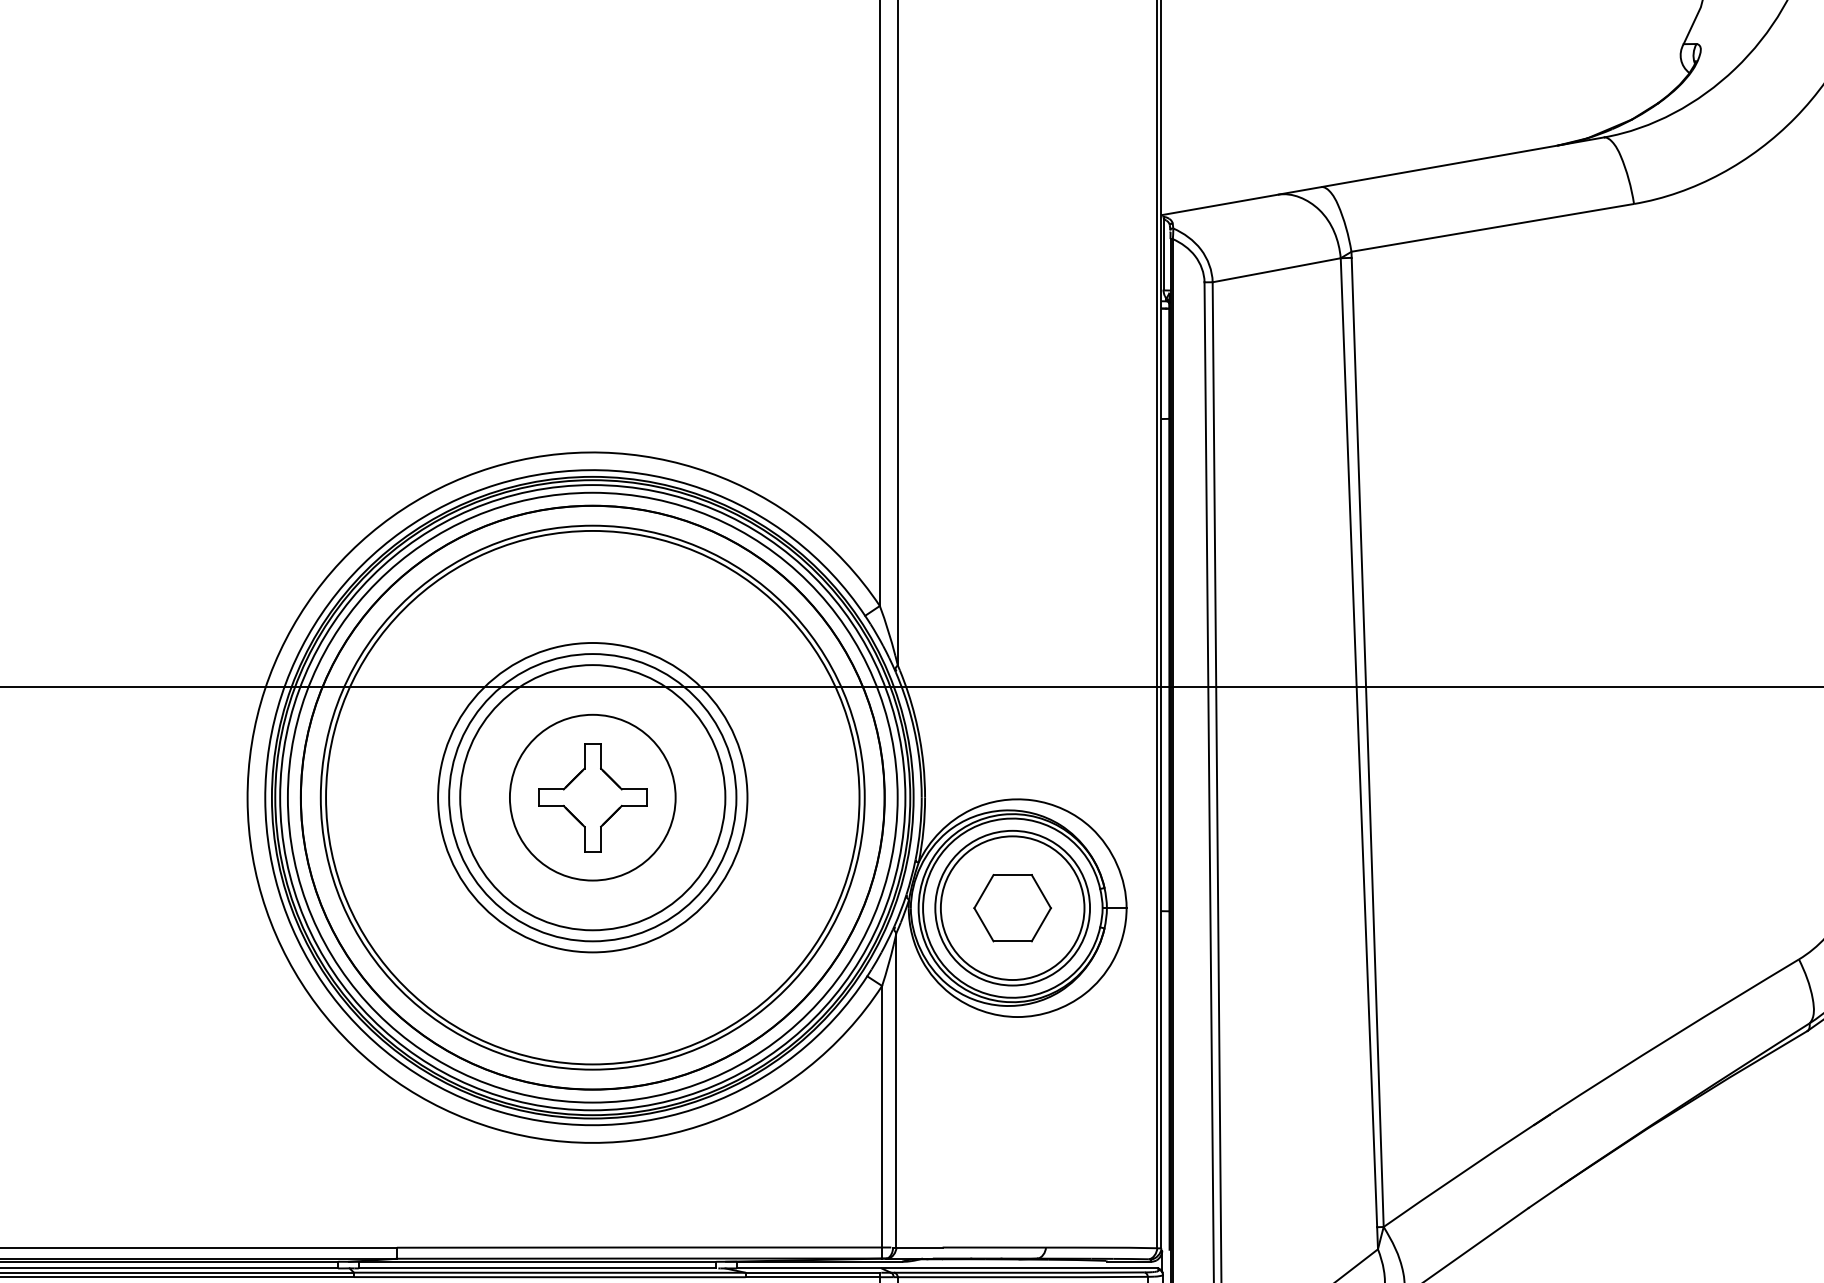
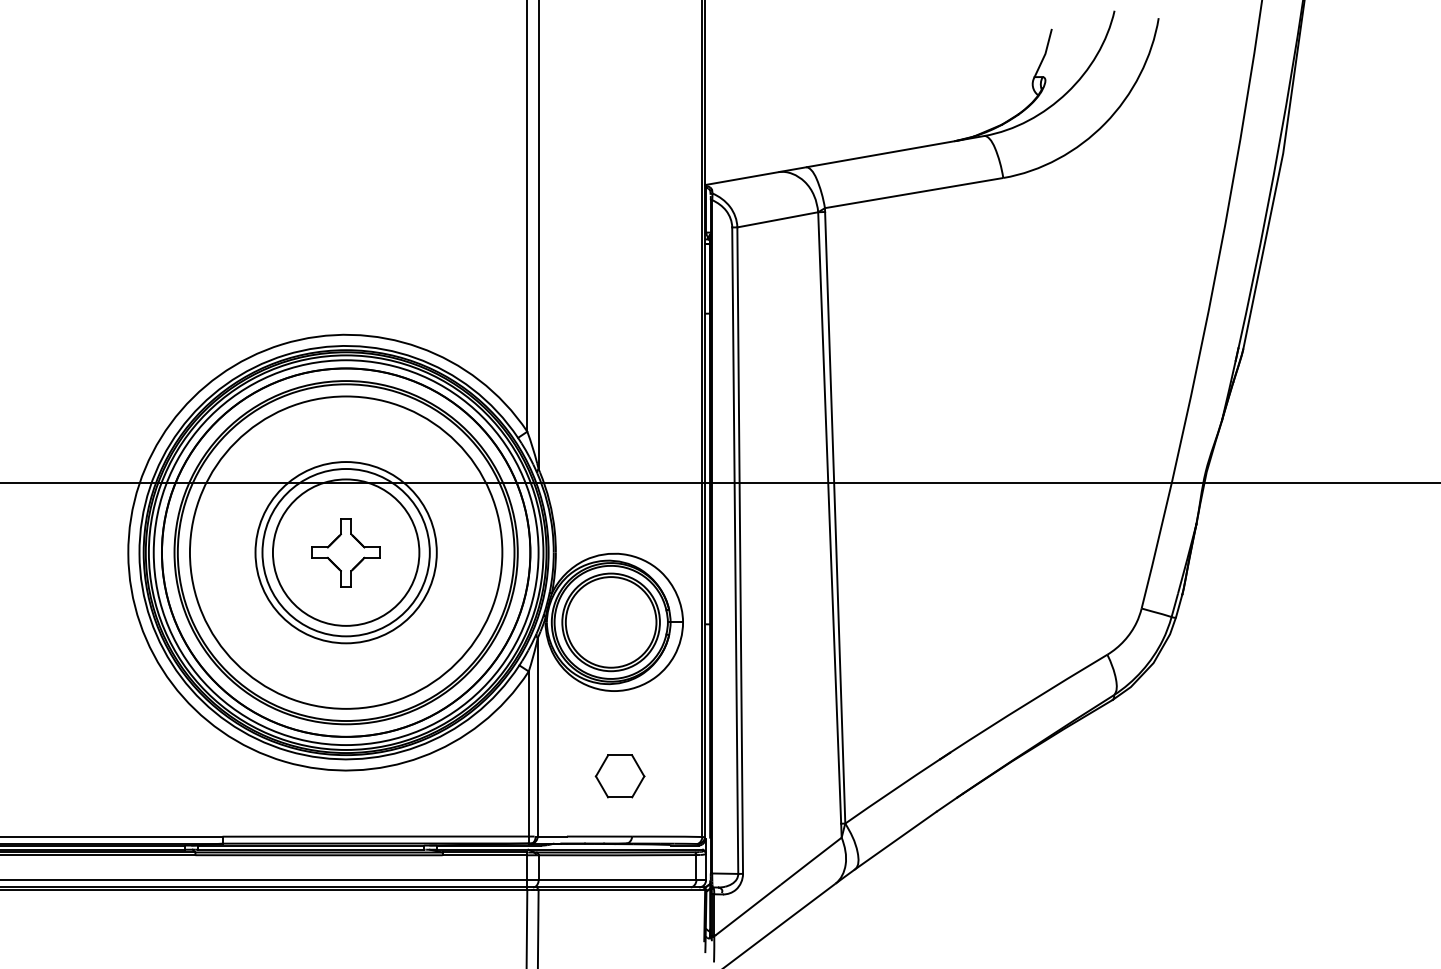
circle: (591, 797) -> (345, 552), size x1.4
circle: (591, 797) -> (345, 552), size x1.6
part: (1011, 908) -> (619, 776), moved

